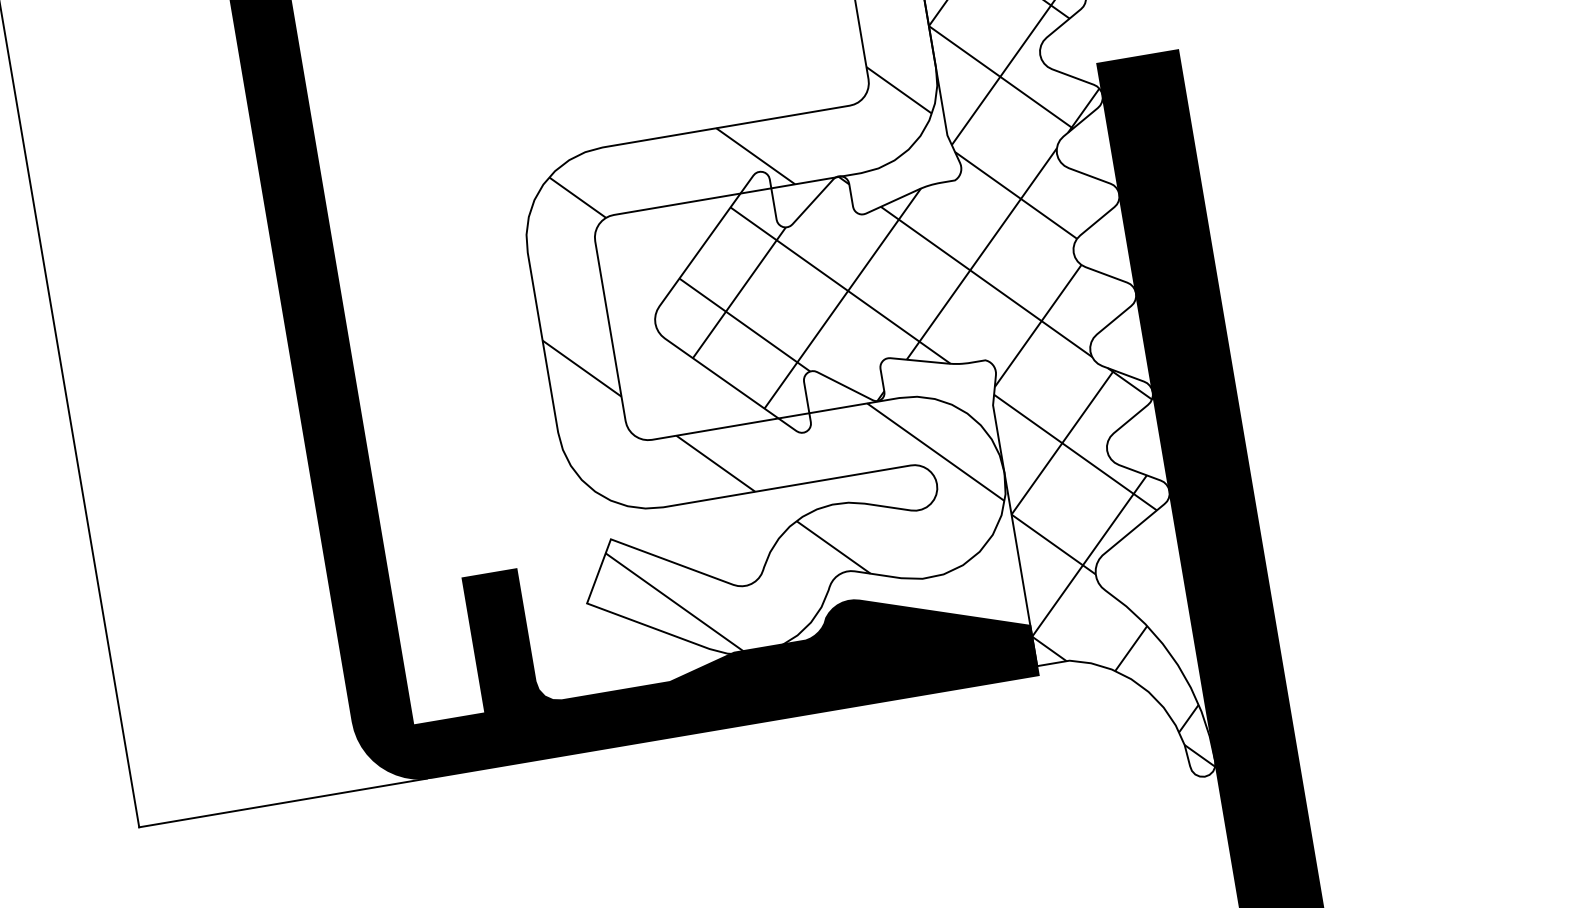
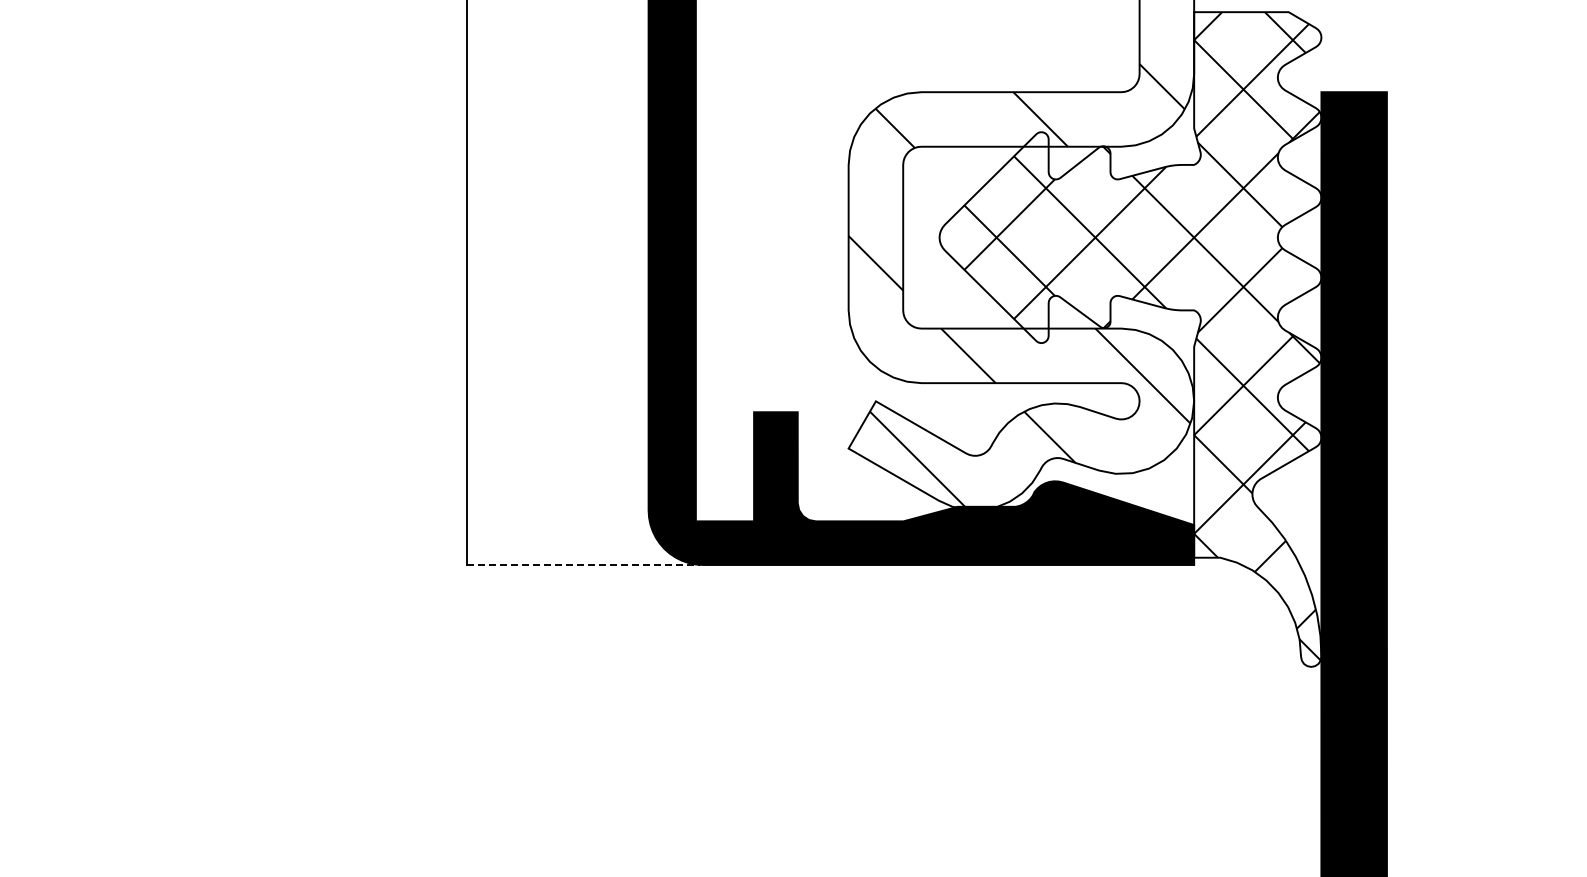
line: (283, 803) -> (583, 565), solid -> dashed

